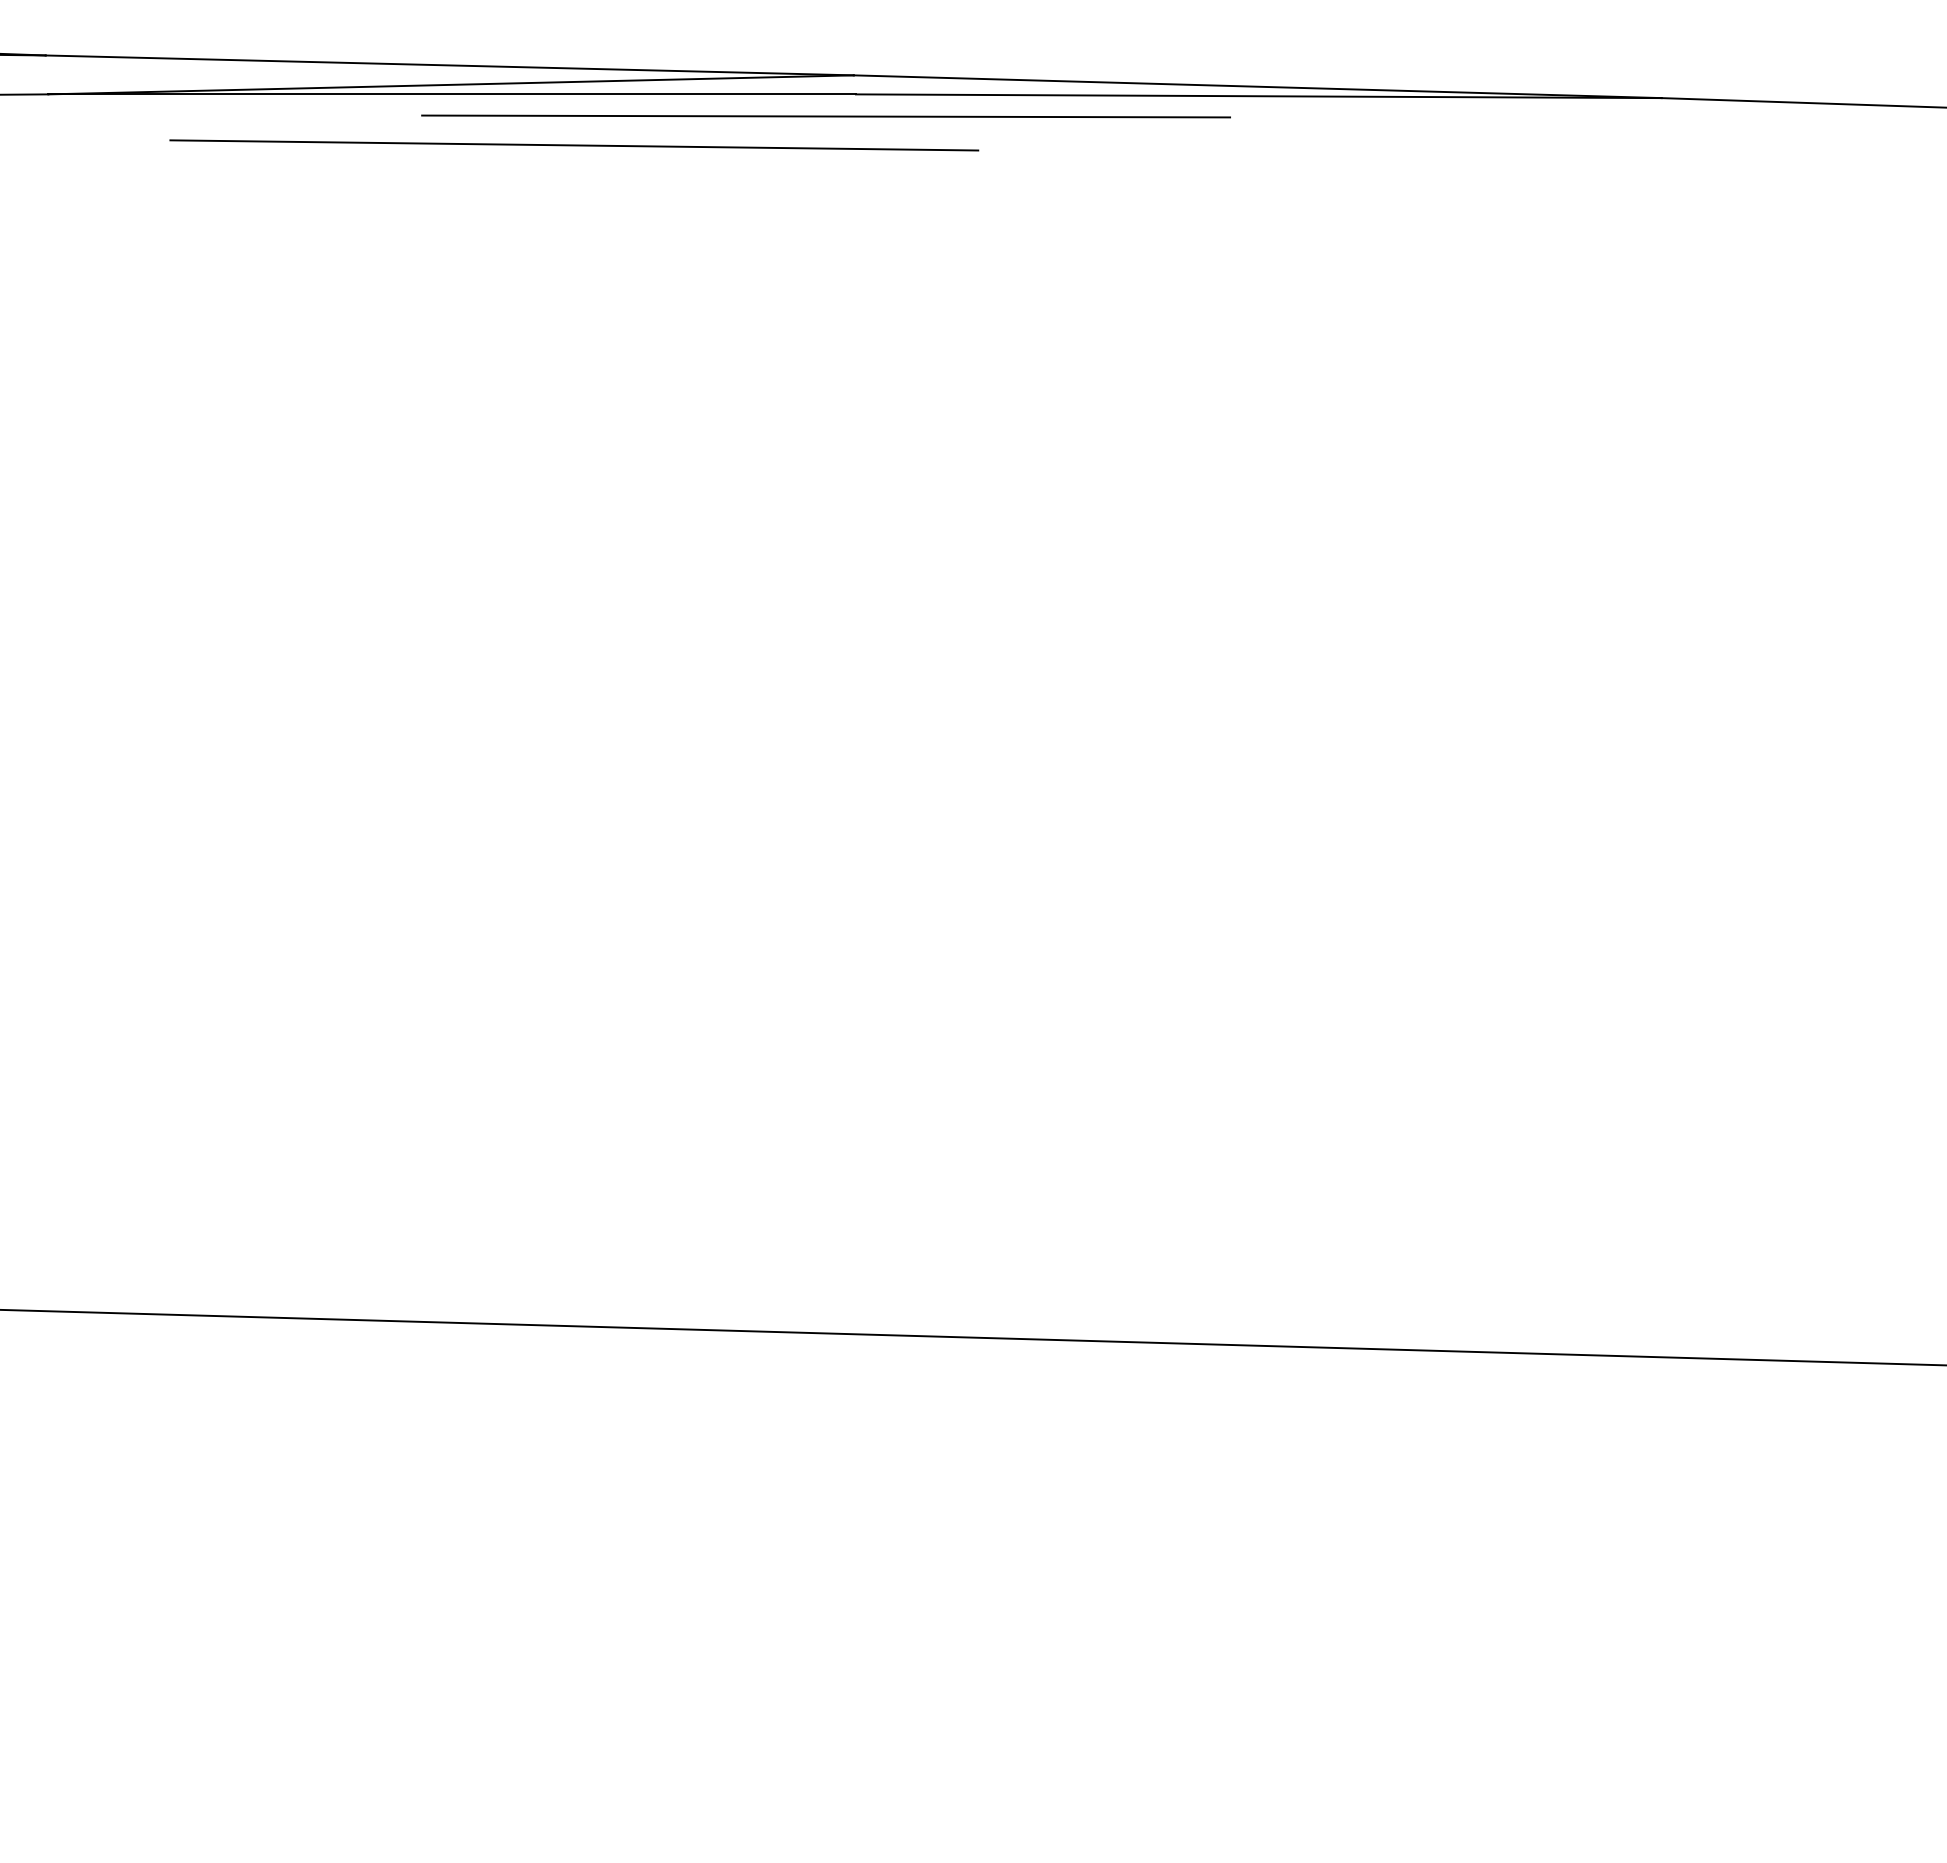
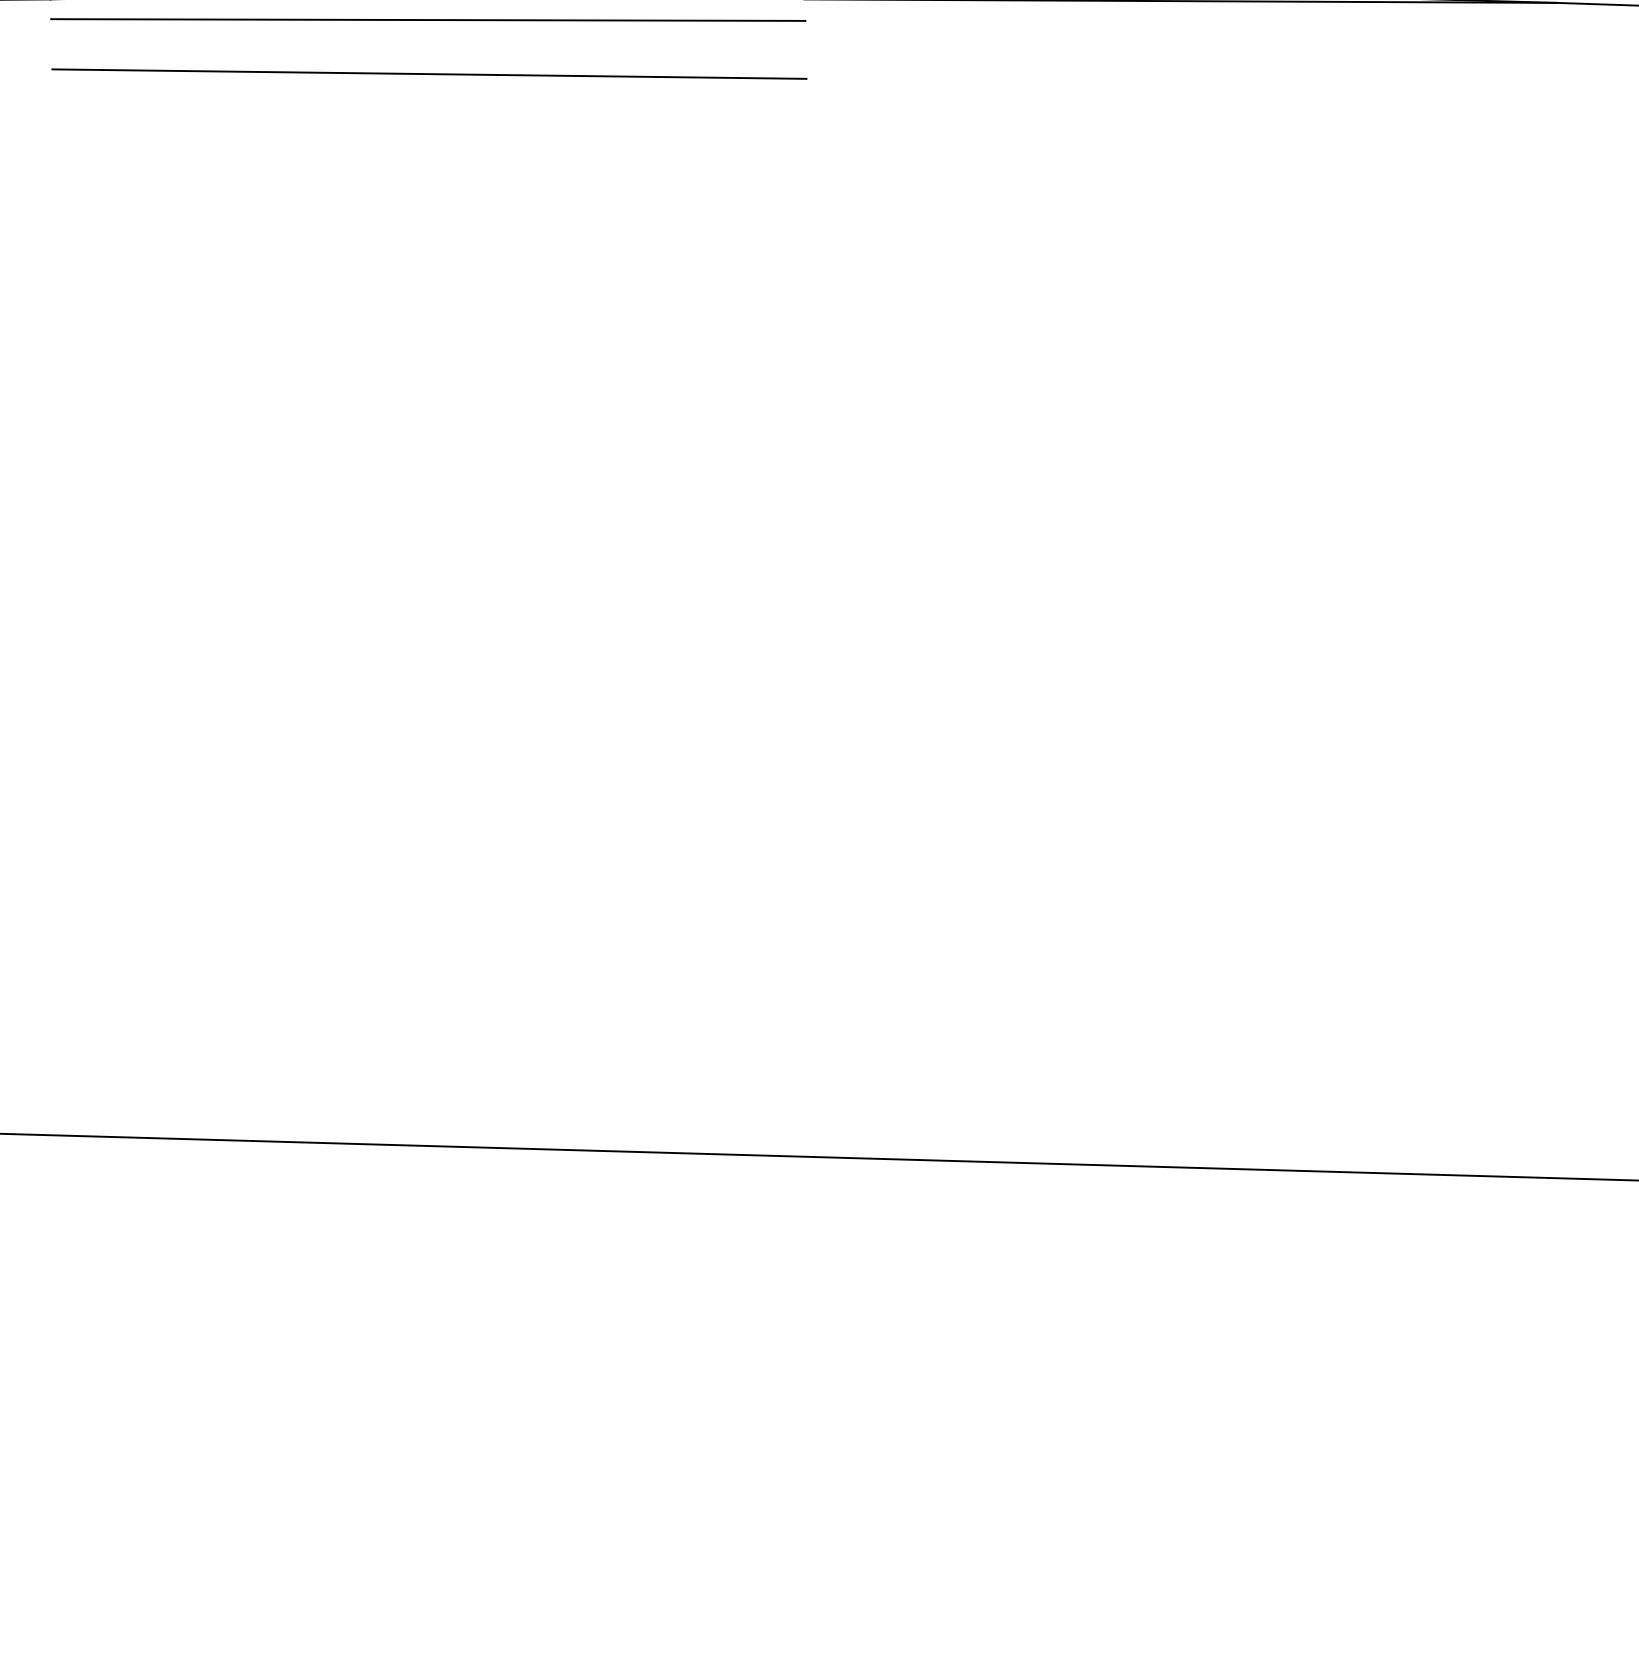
line: (825, 116) -> (427, 20), moved
line: (574, 145) -> (429, 74), moved

